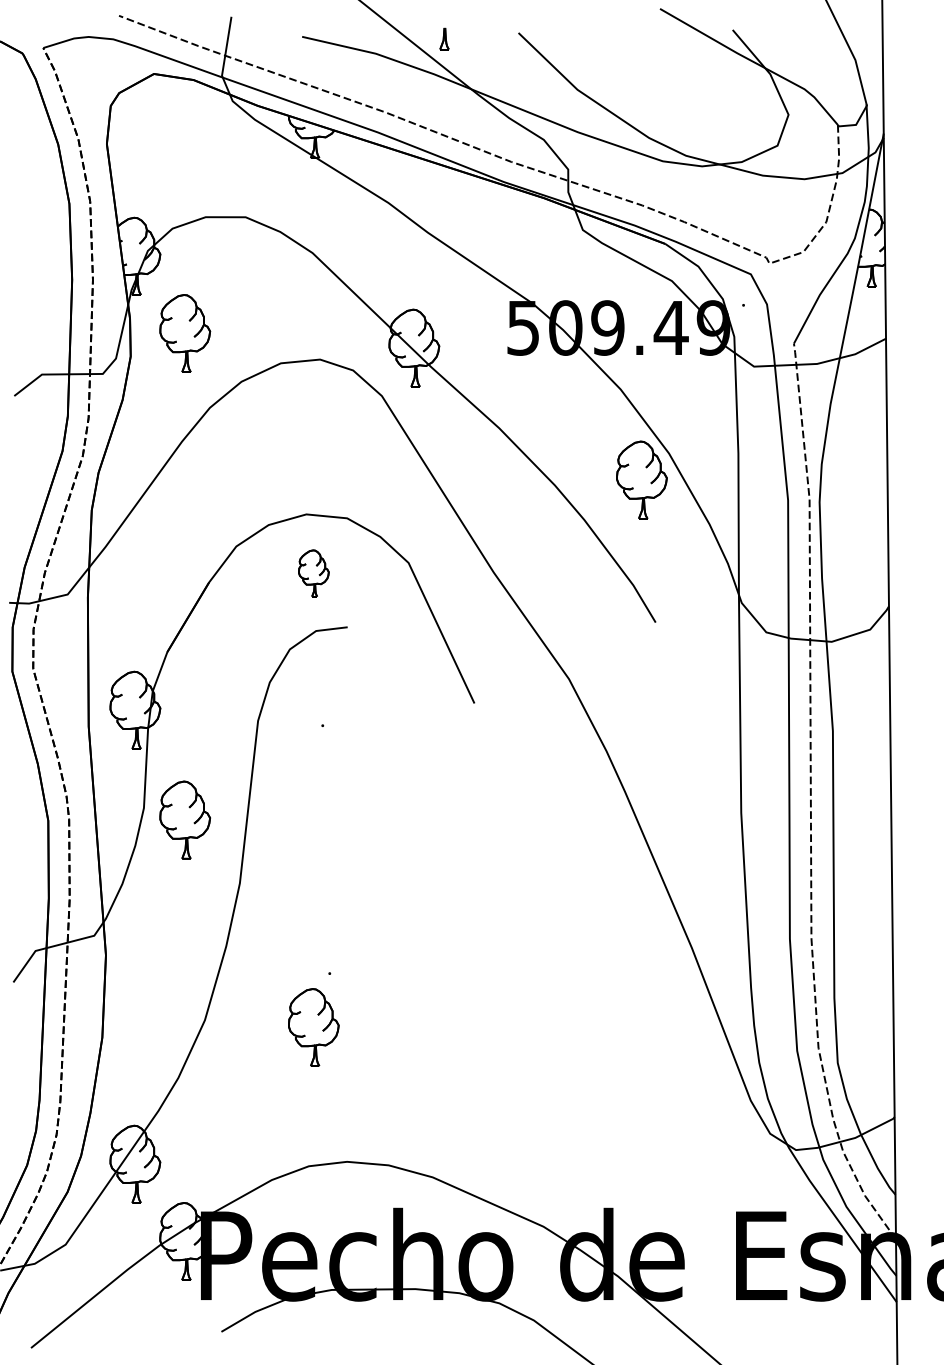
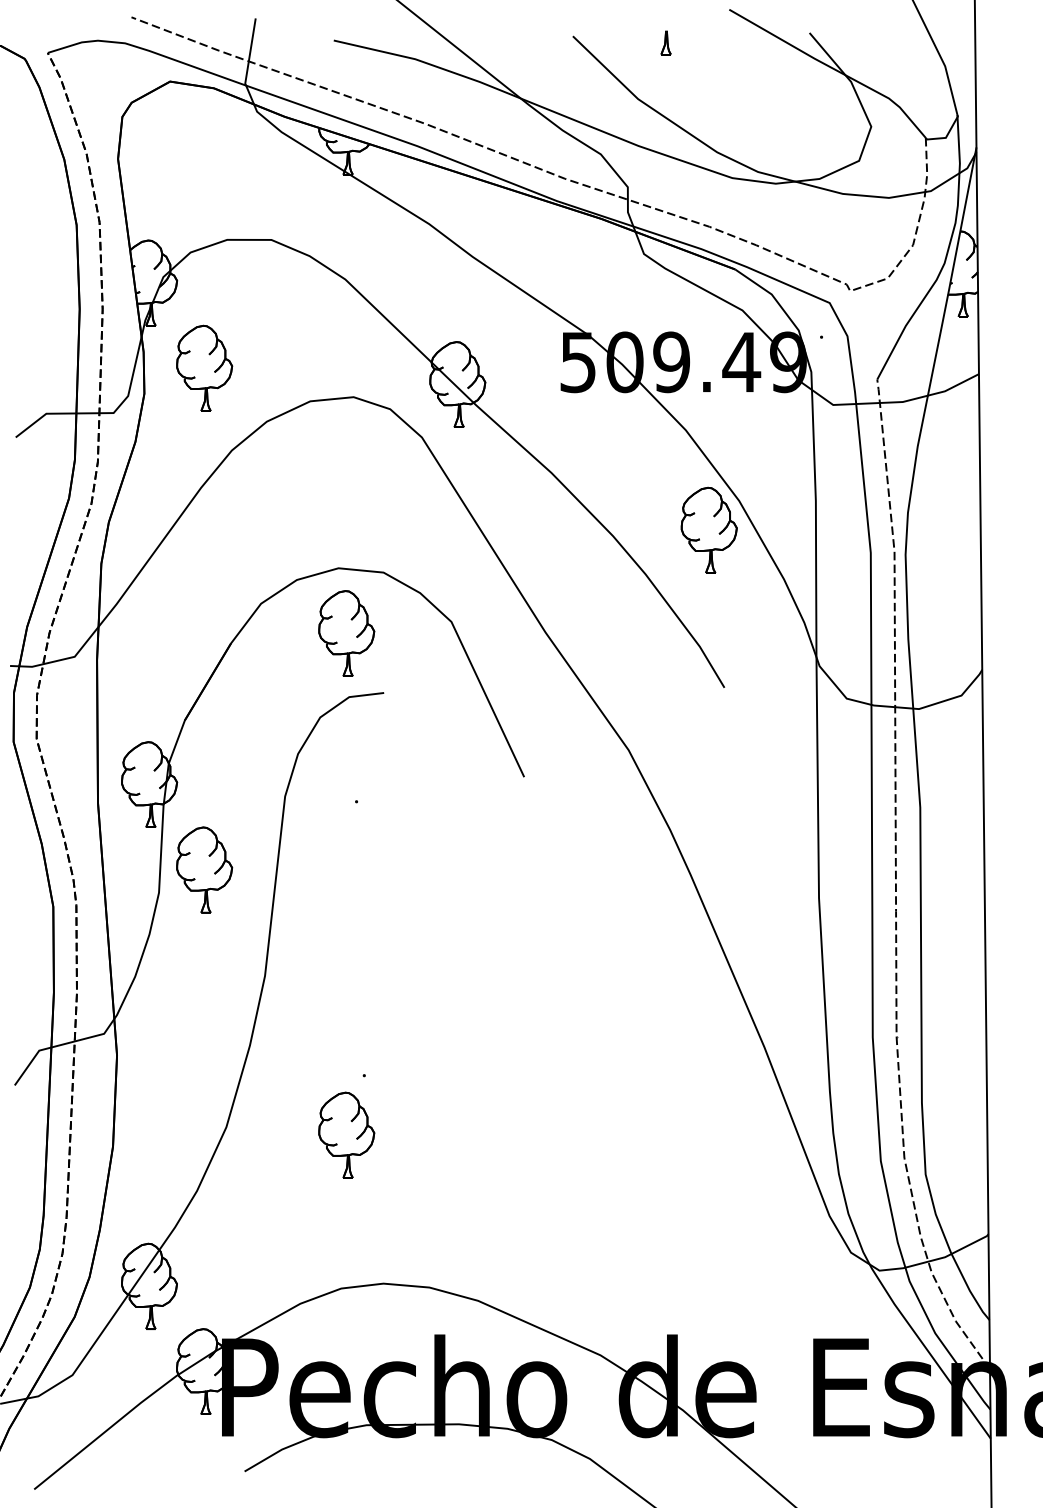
part: (443, 38) -> (665, 42), moved
part: (313, 573) -> (346, 633), size x1.67
part: (185, 819) -> (204, 869), moved

